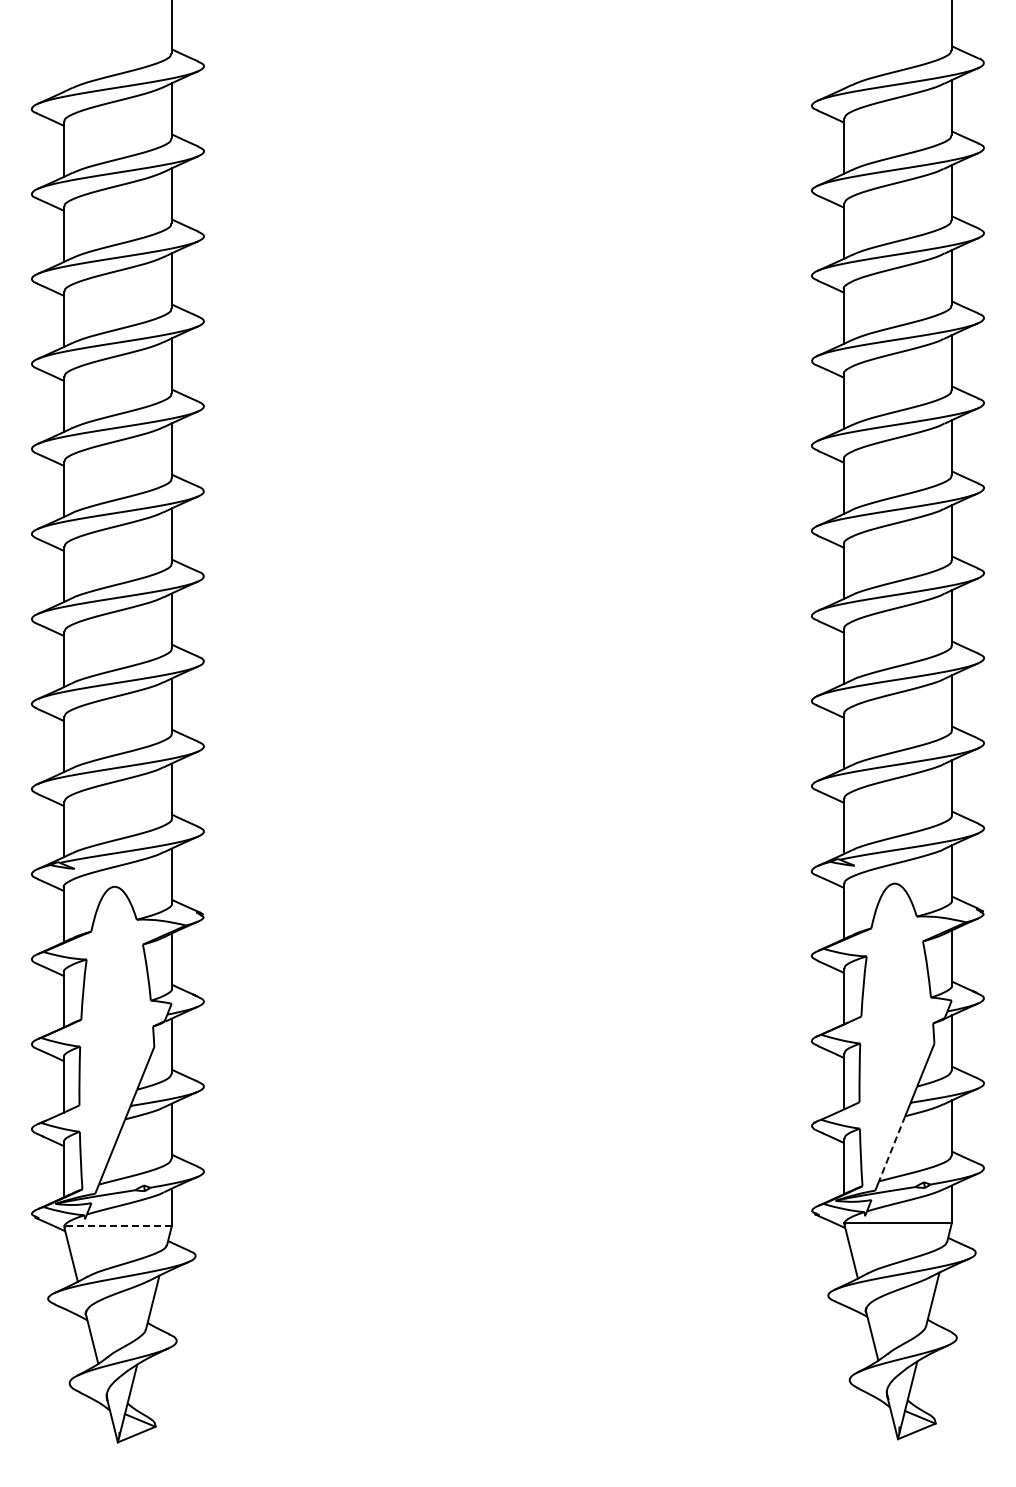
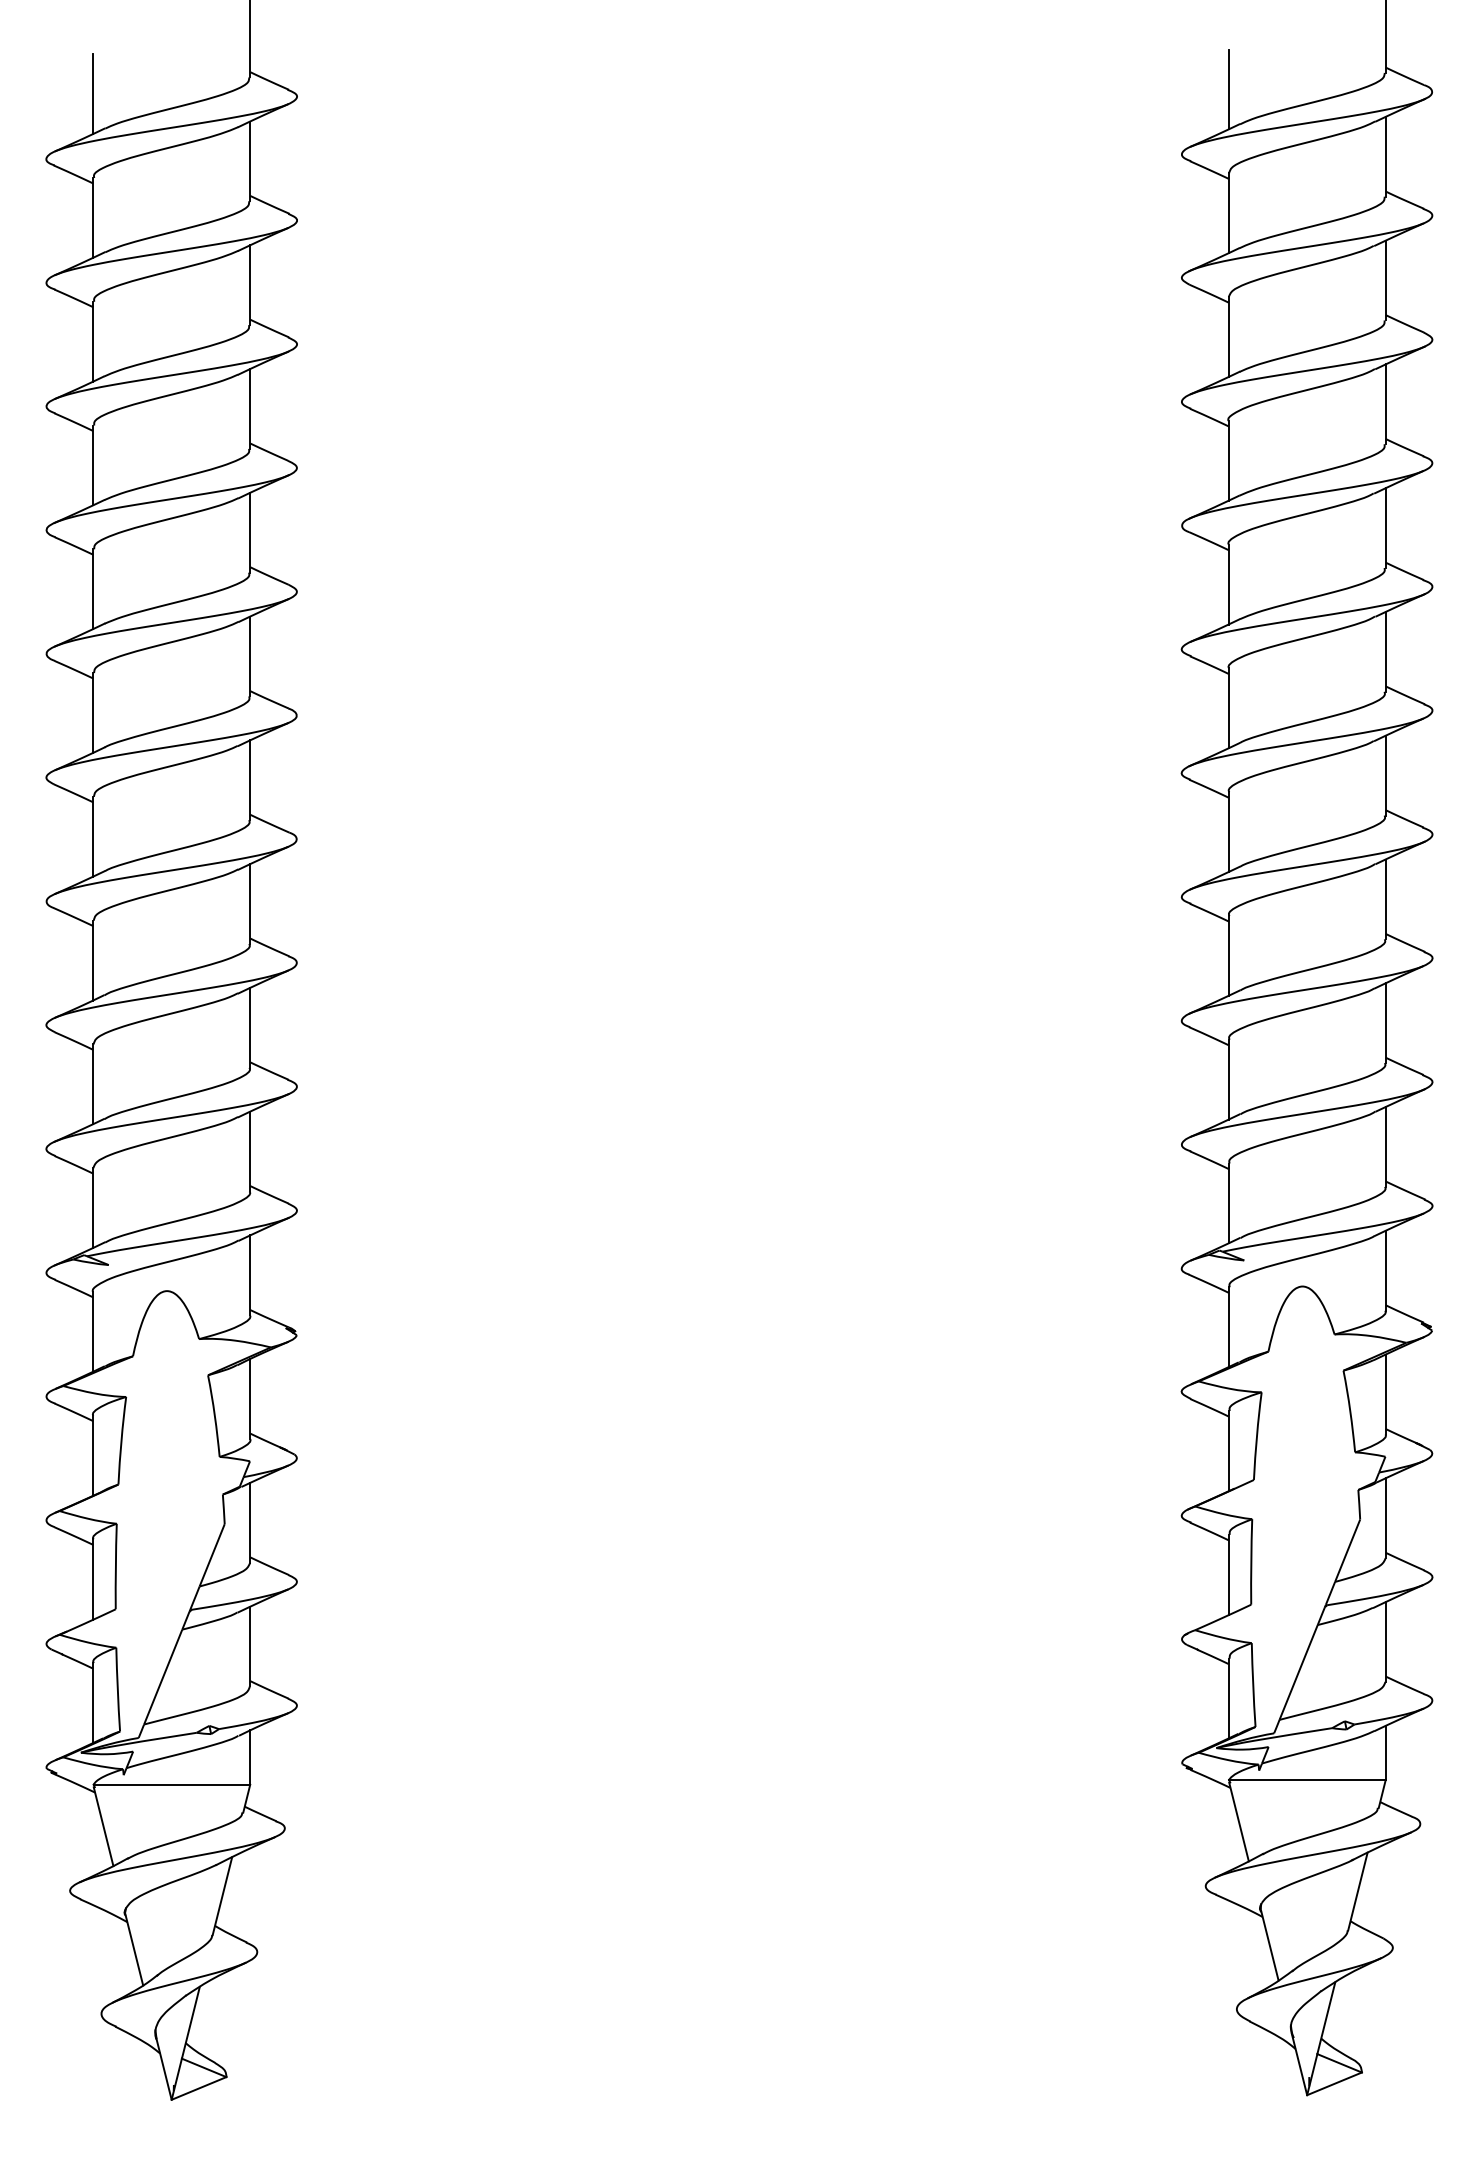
line: (844, 60) -> (1229, 88), added
line: (63, 64) -> (92, 94), added
line: (891, 1149) -> (1297, 1673), dashed -> solid
line: (118, 1225) -> (172, 1784), dashed -> solid

